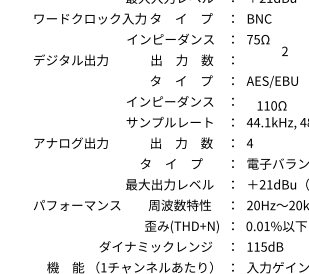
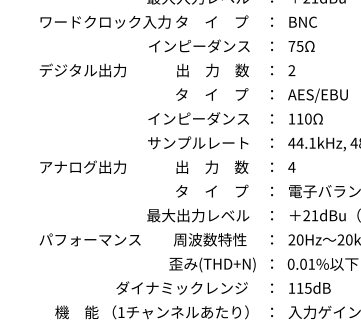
text: (284, 50) -> (291, 69), moved
text: (271, 105) -> (305, 118), moved
text: (171, 163) -> (212, 190), moved

